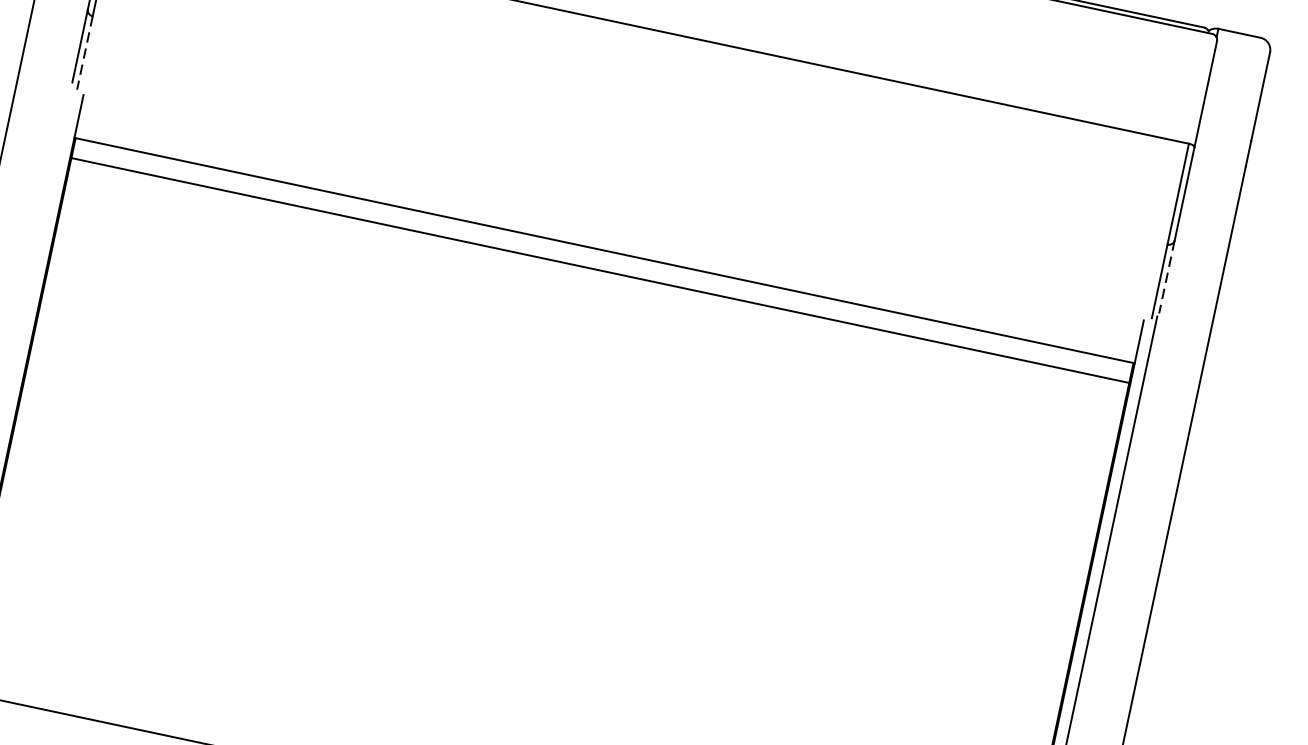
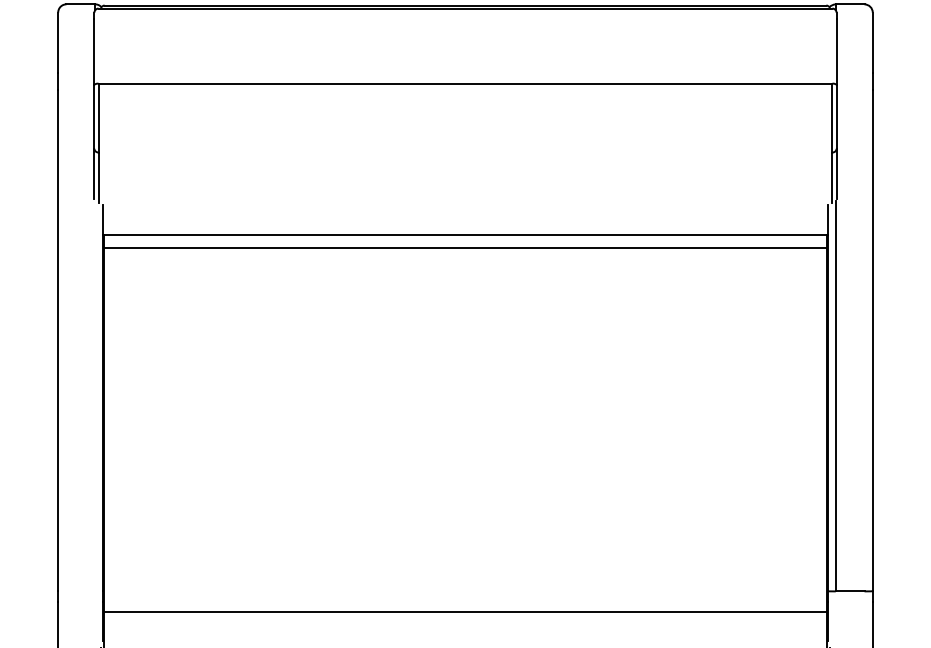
line: (84, 54) -> (98, 178), dashed -> solid
line: (1166, 276) -> (836, 173), dashed -> solid

